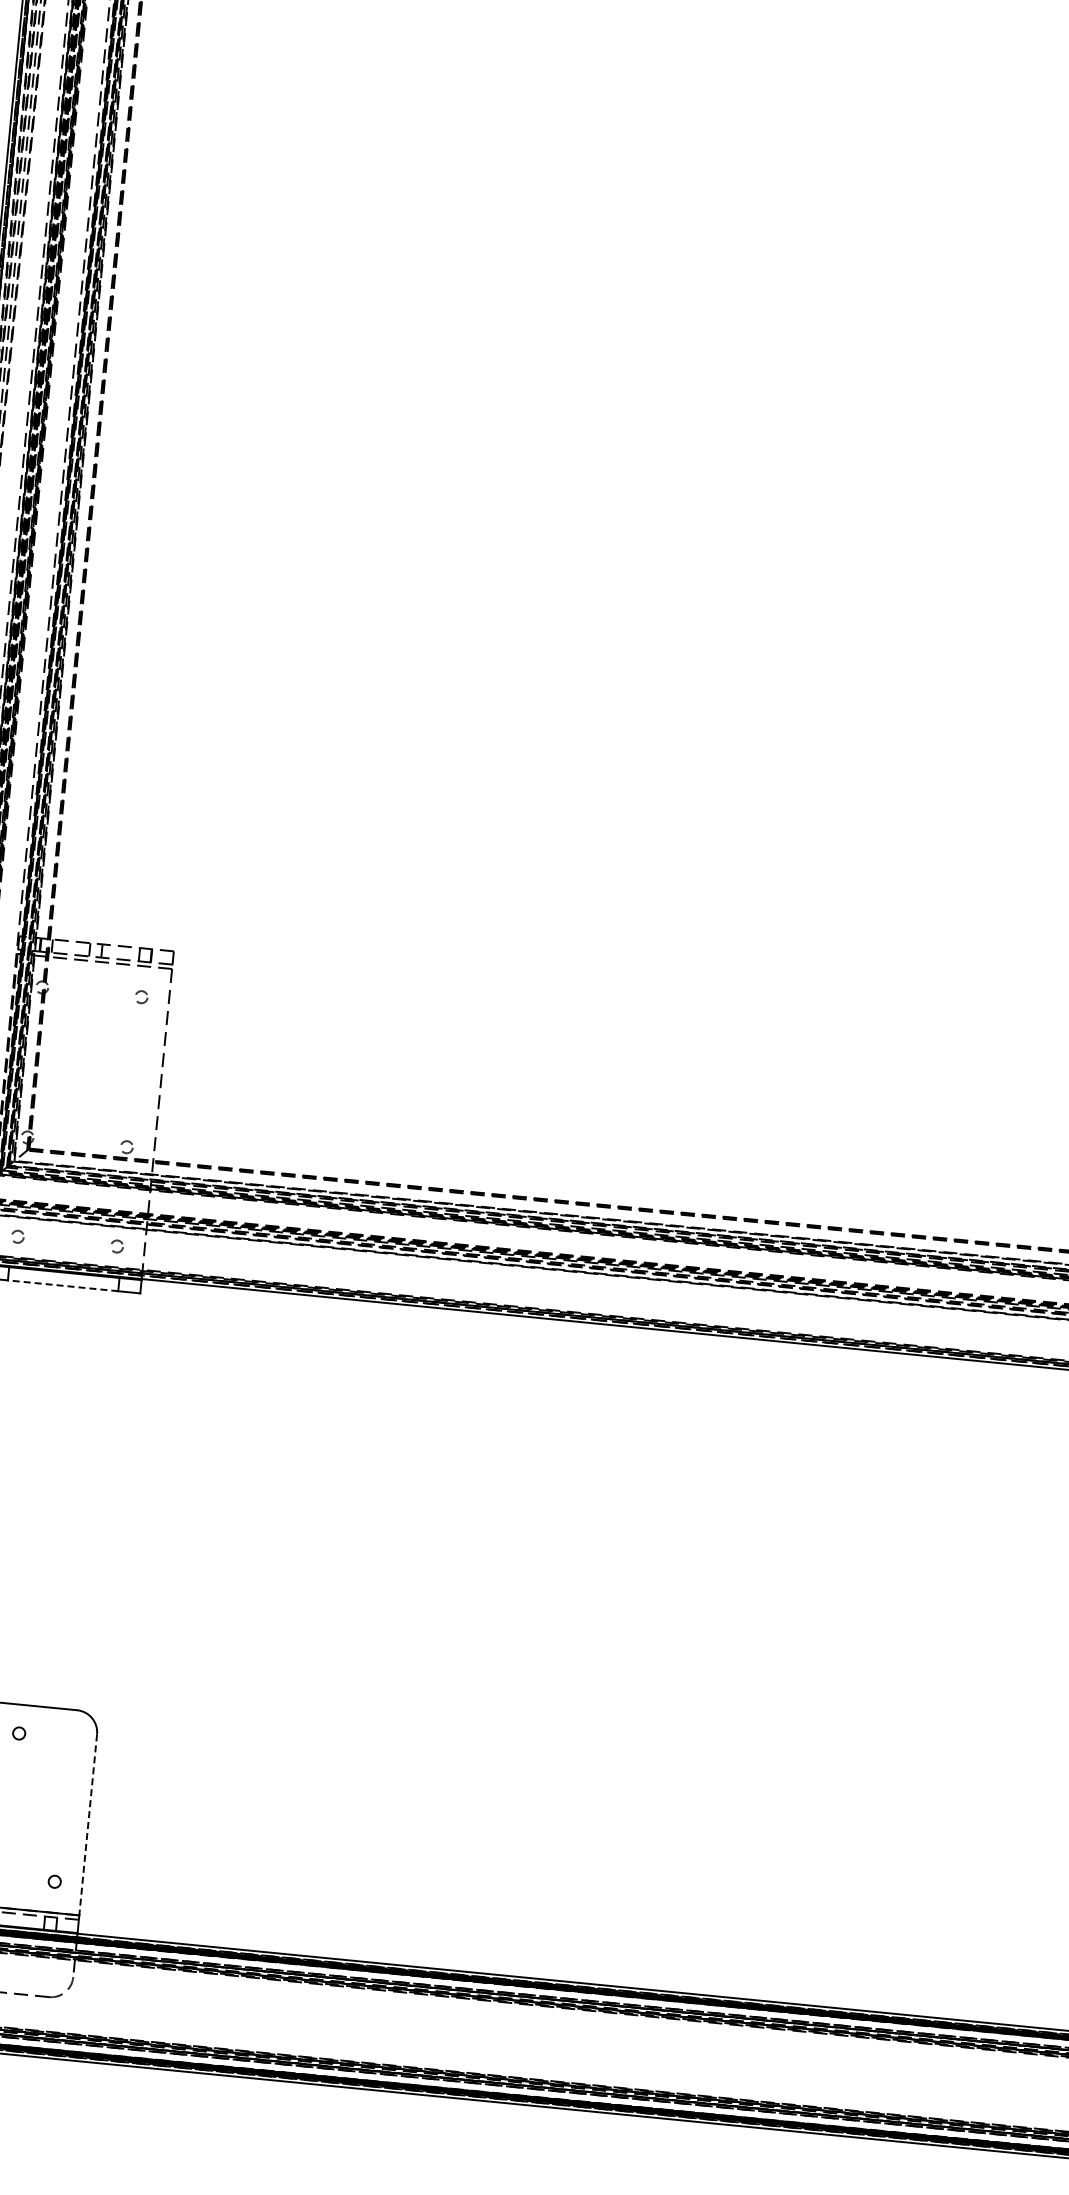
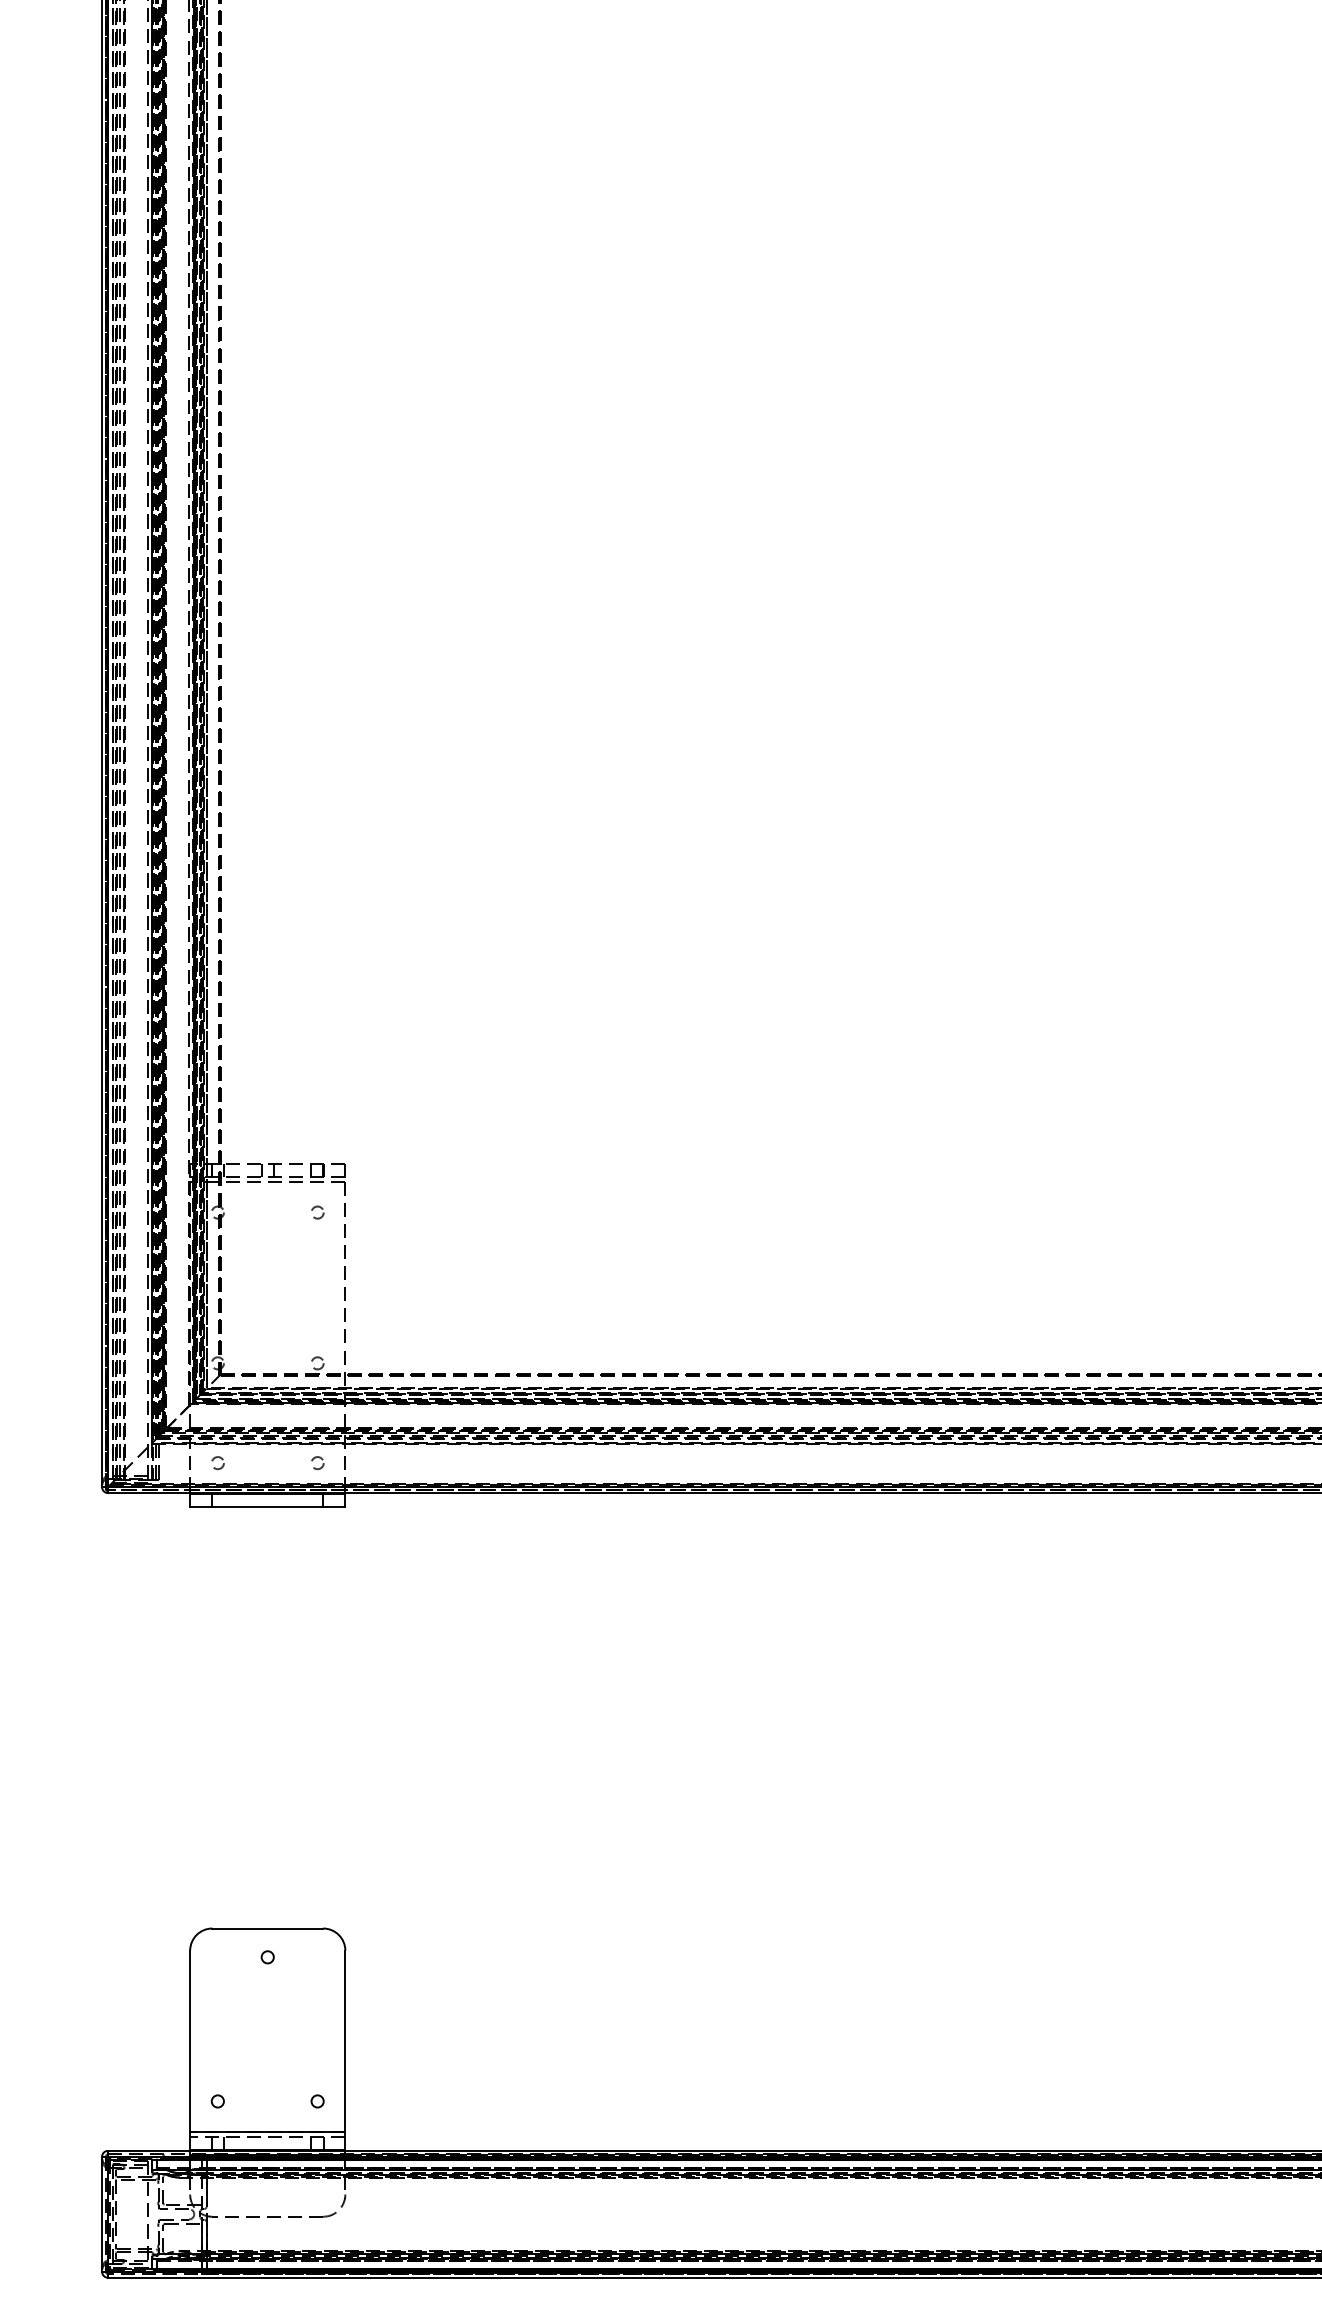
line: (62, 1285) -> (267, 1507), dashed -> solid
line: (88, 1824) -> (345, 2041), dashed -> solid

